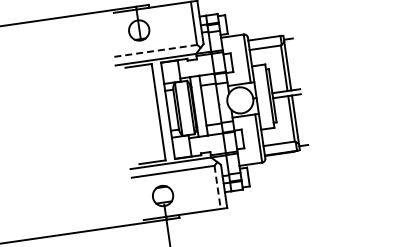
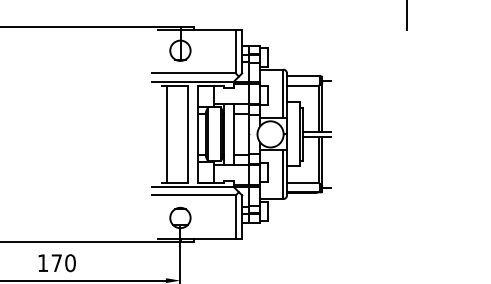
line: (155, 51) -> (193, 73), dashed -> solid
line: (137, 115) -> (166, 134), added
line: (217, 187) -> (235, 217), dashed -> solid

